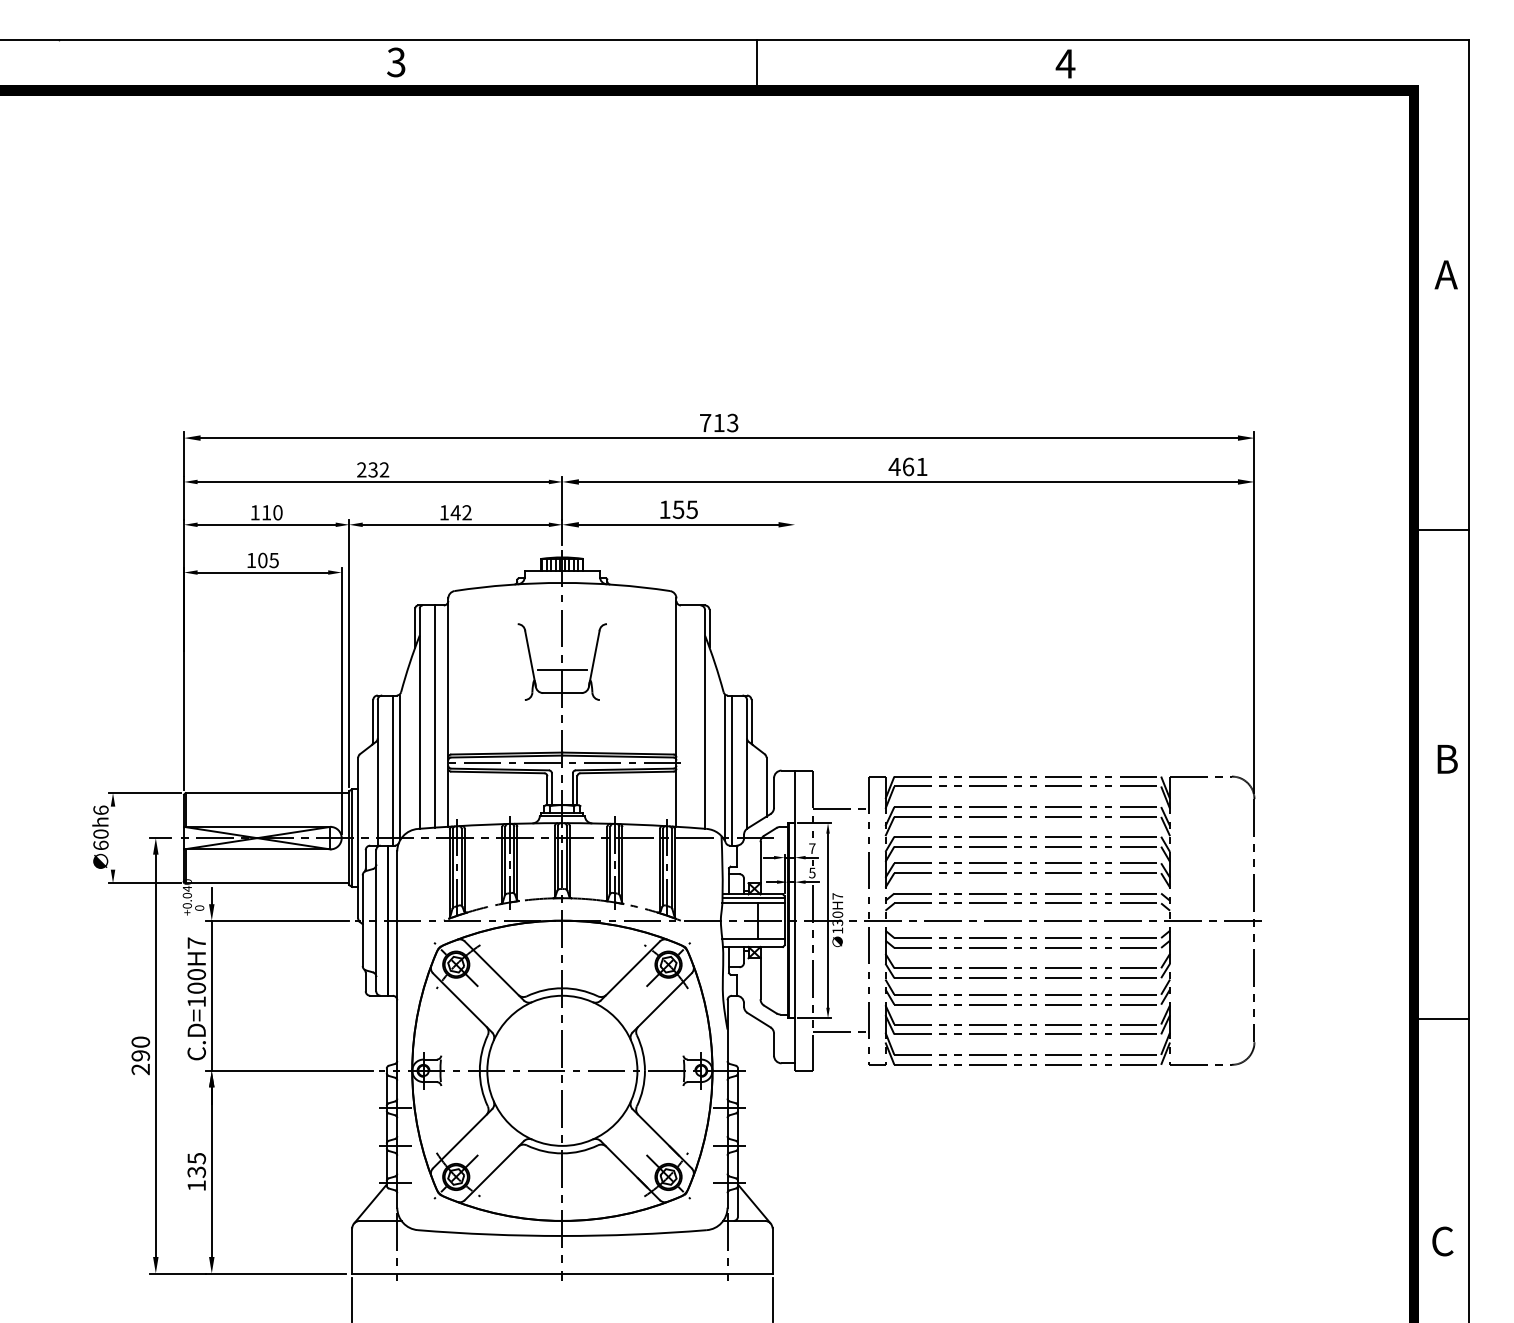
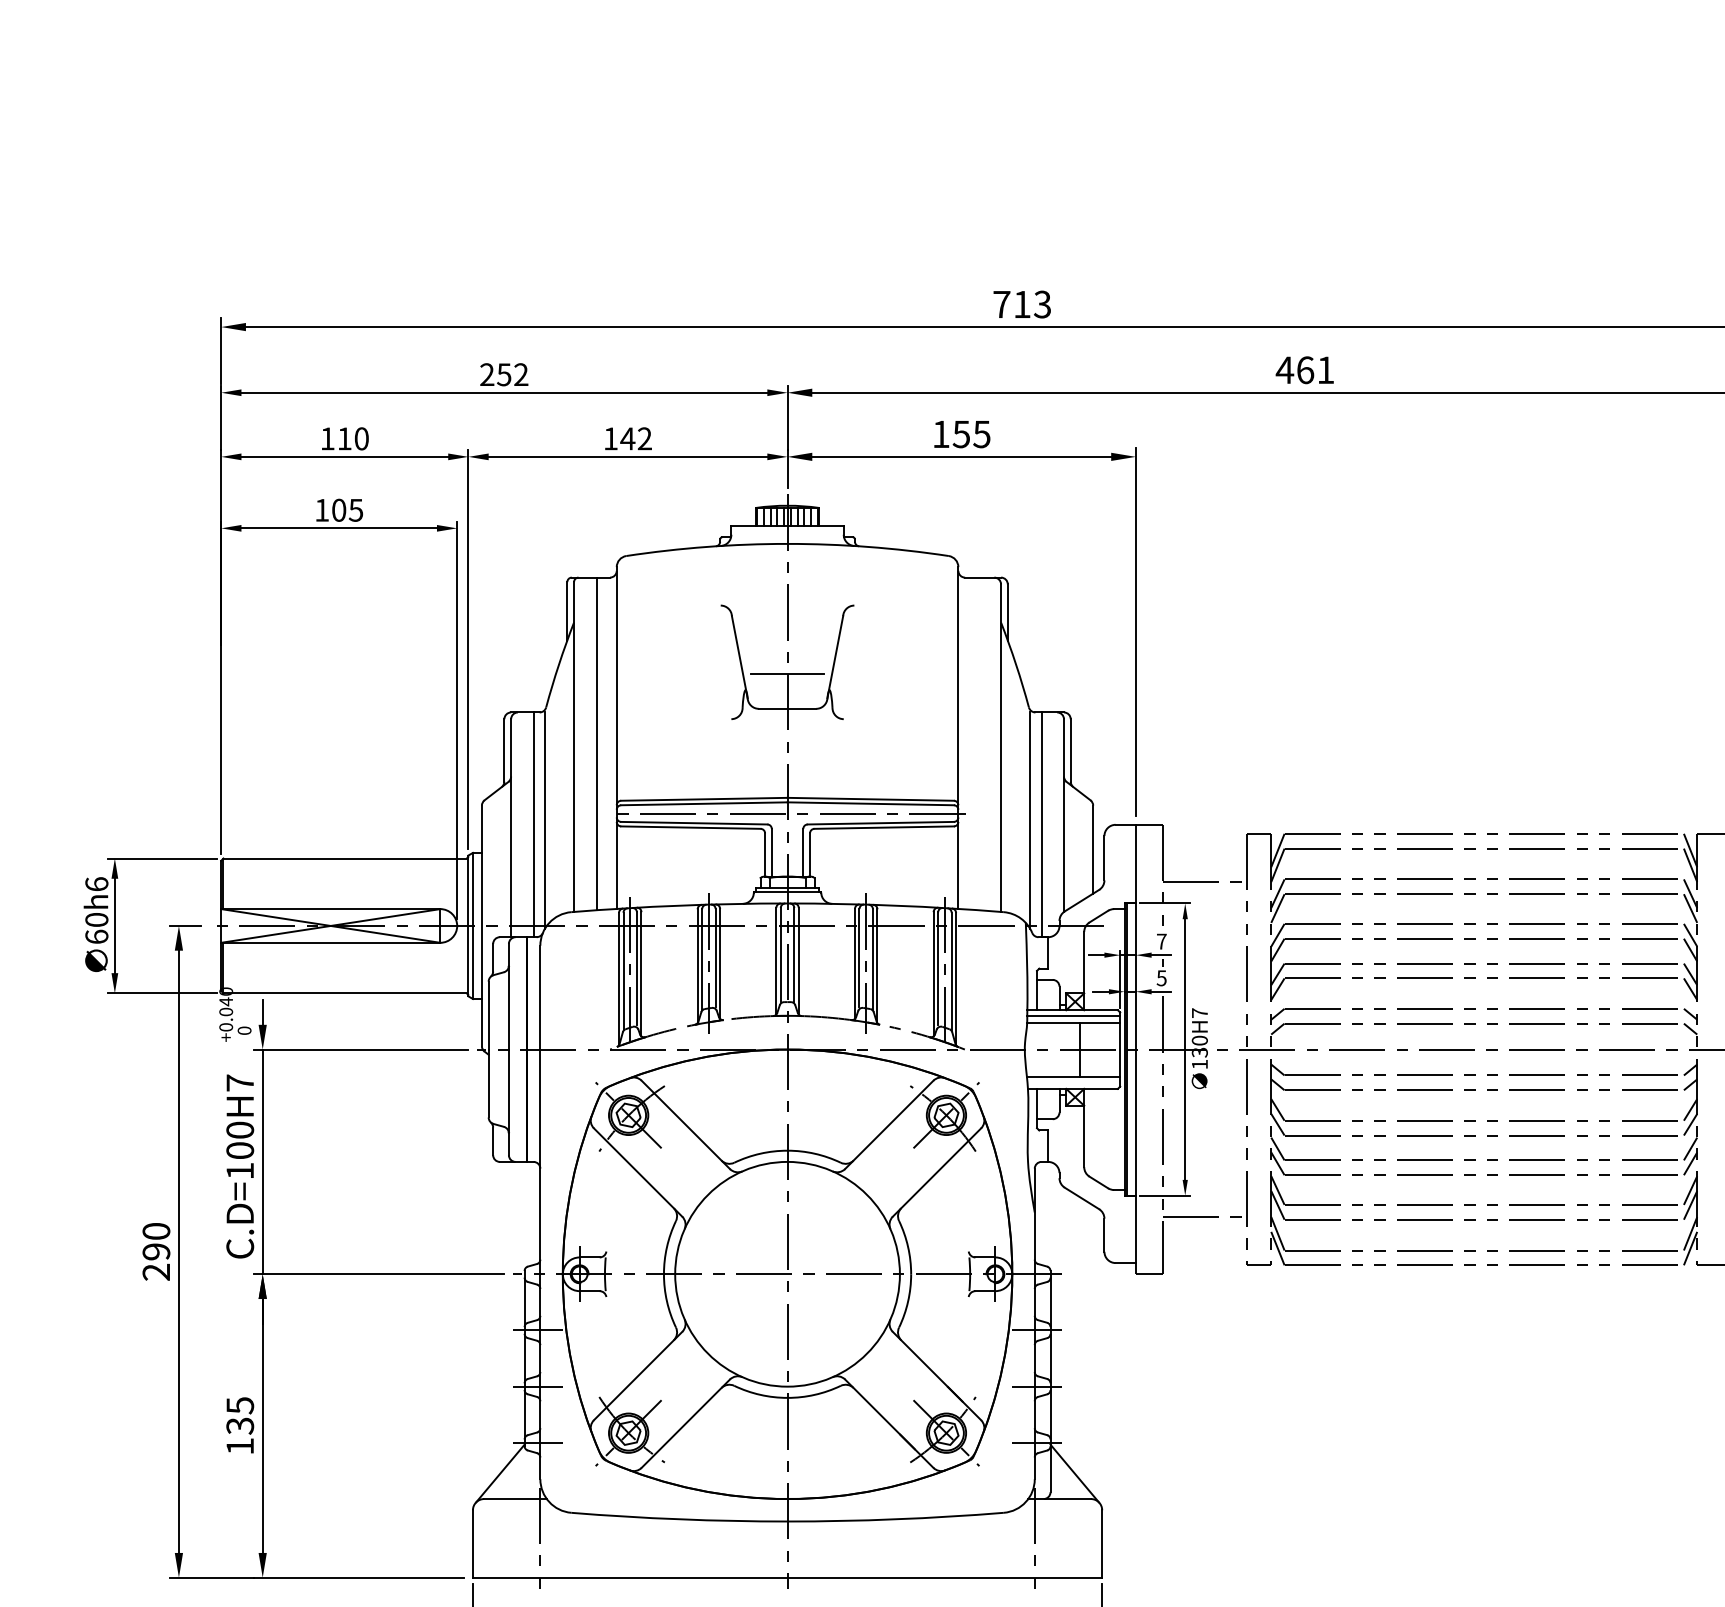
text: (373, 469) -> (504, 374), 232 -> 252
line: (795, 641) -> (1136, 631), added
line: (113, 837) -> (115, 924), added

